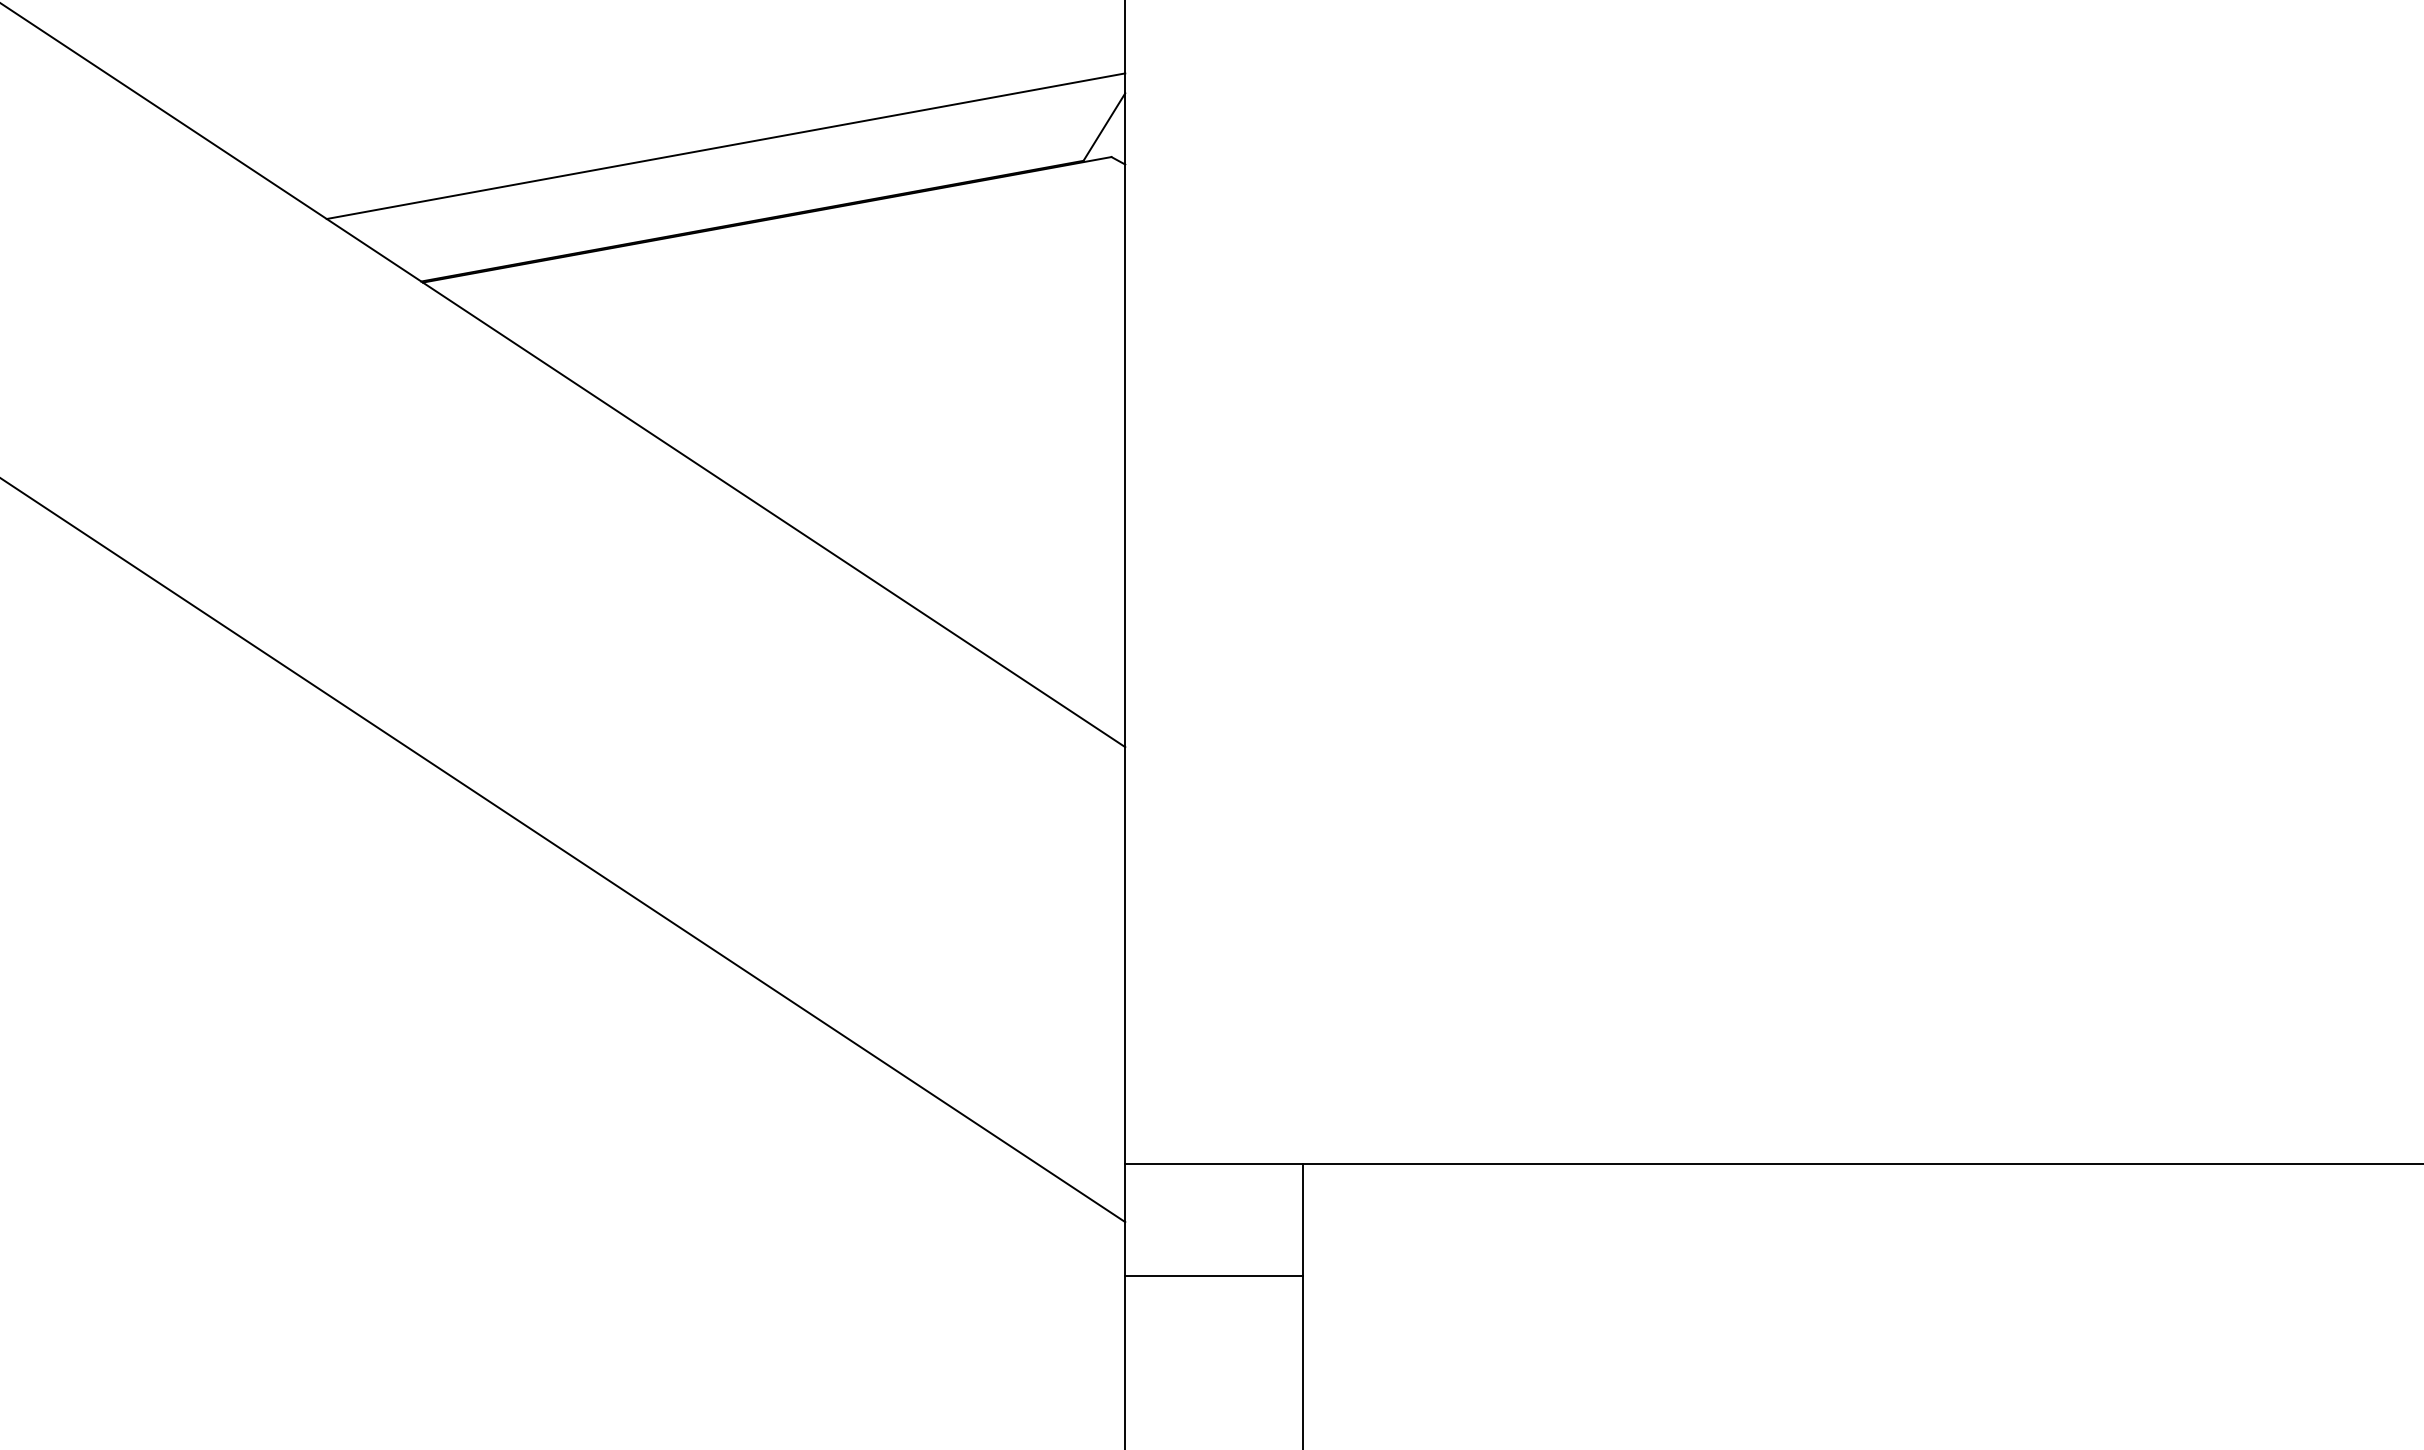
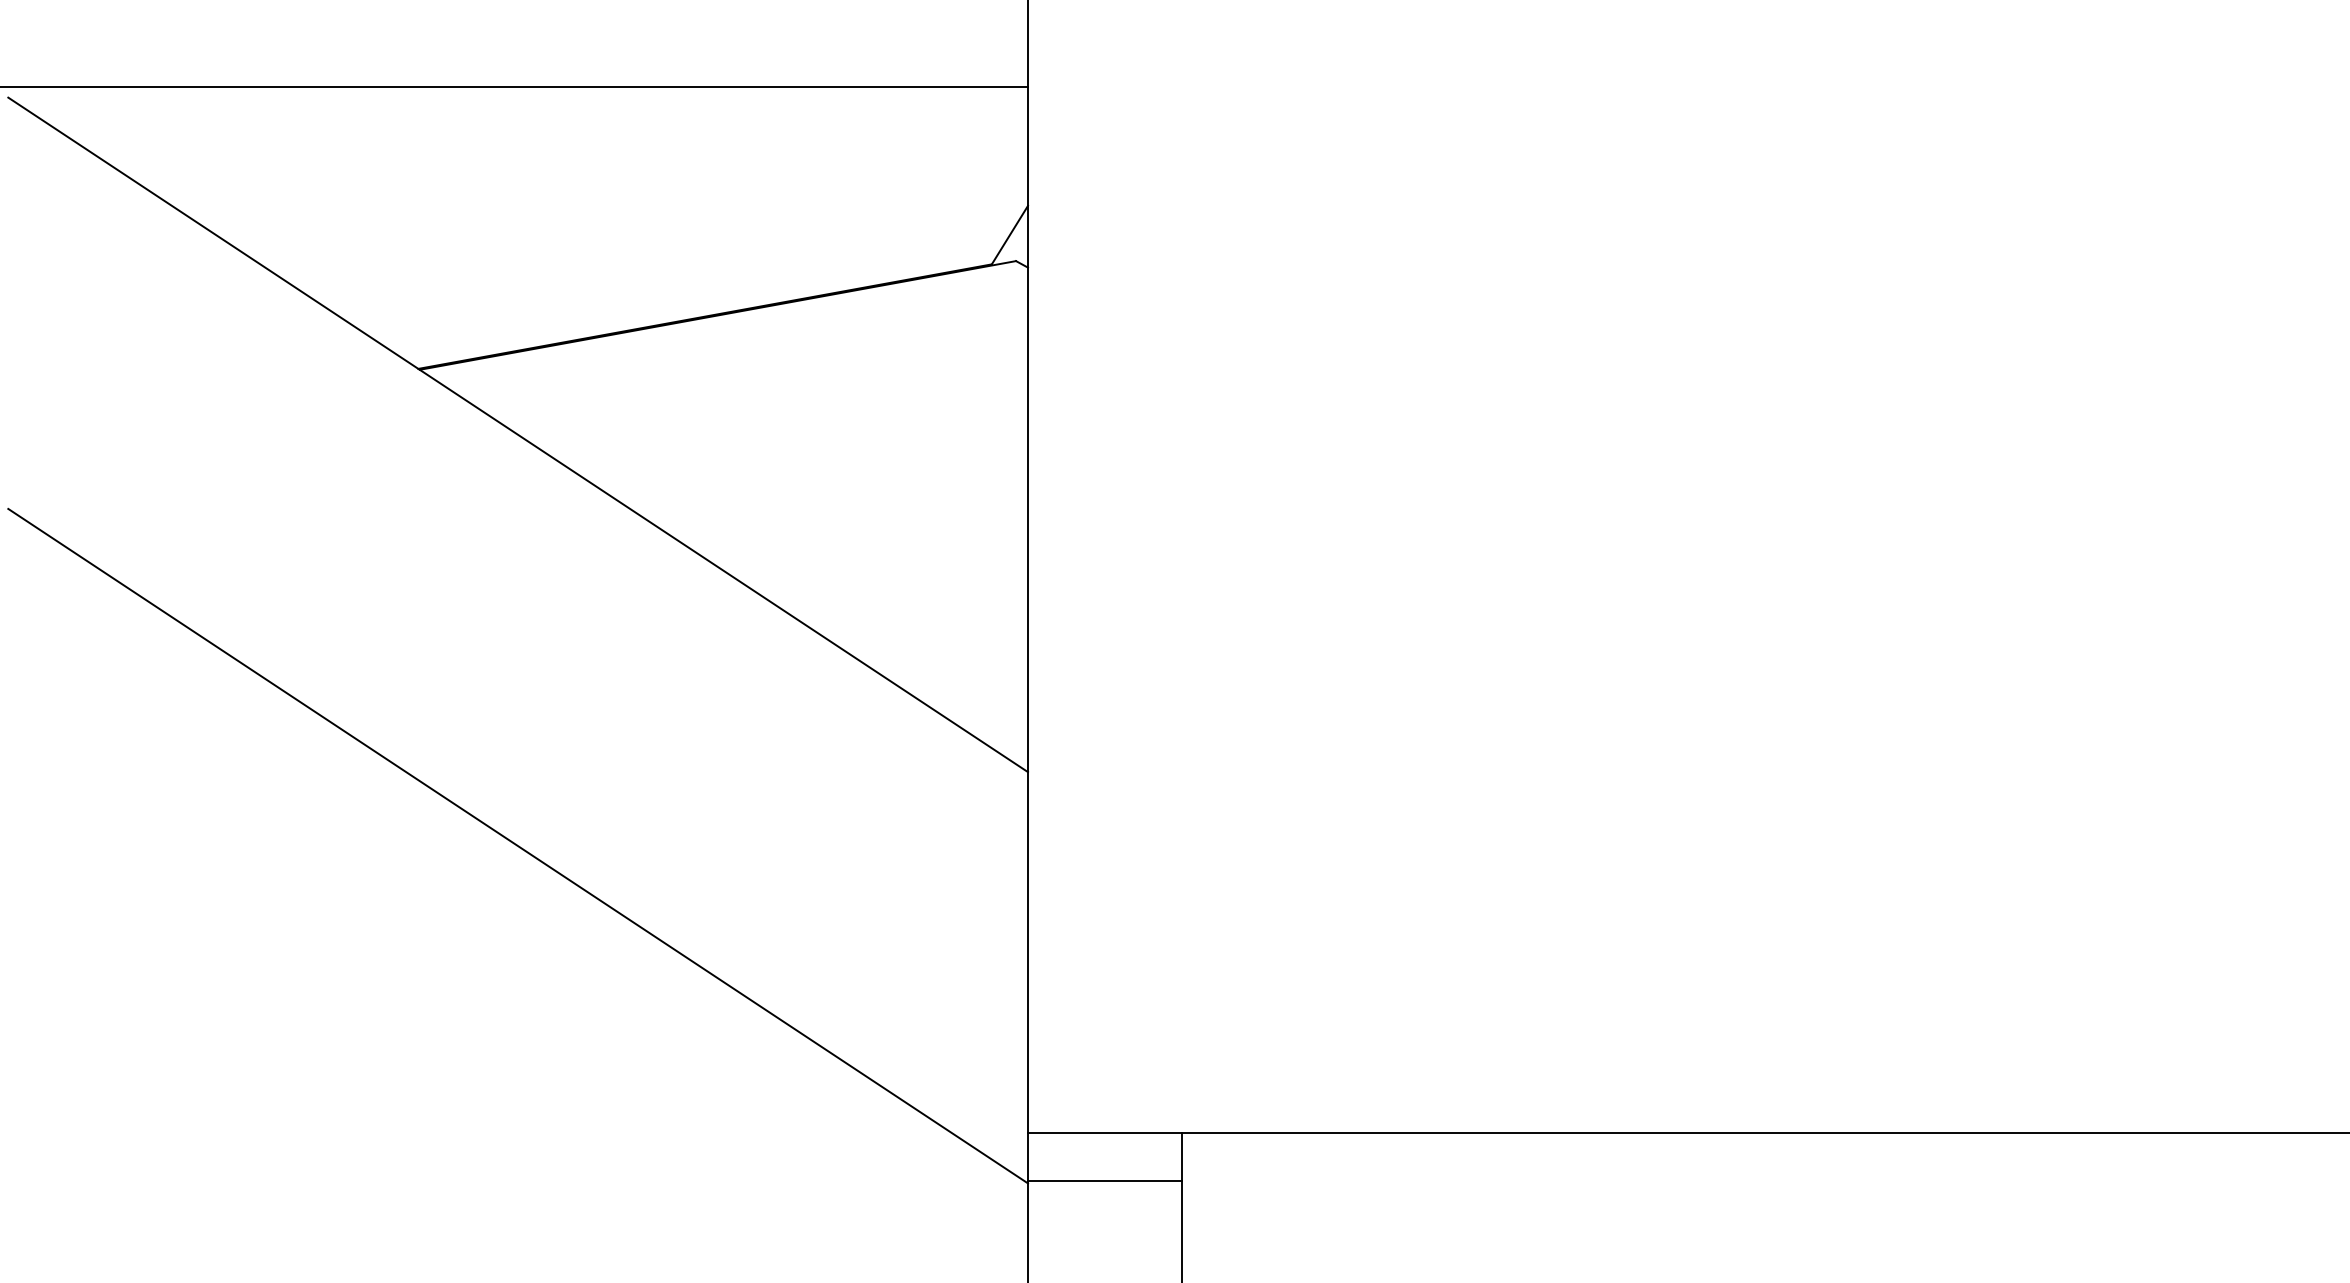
line: (726, 145) -> (682, 251), removed
line: (1213, 1276) -> (1104, 1181), moved

